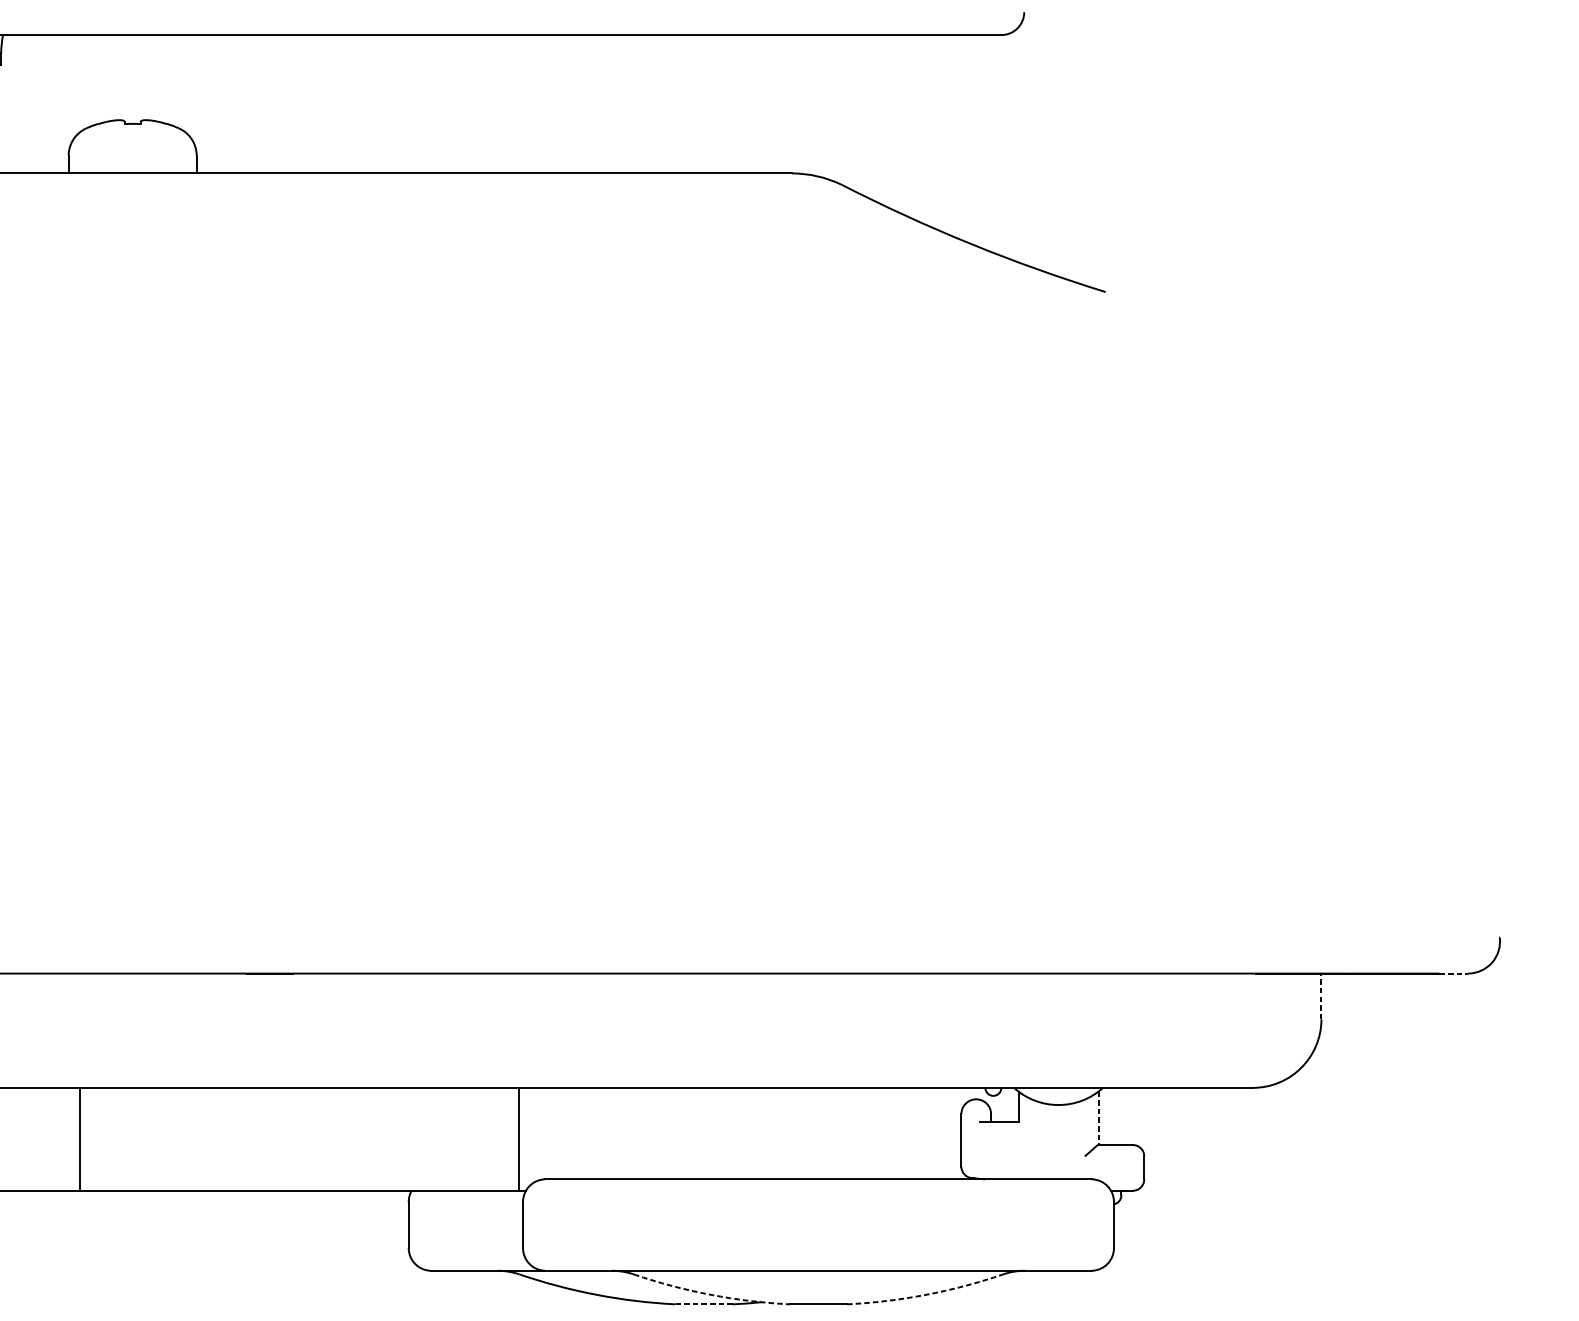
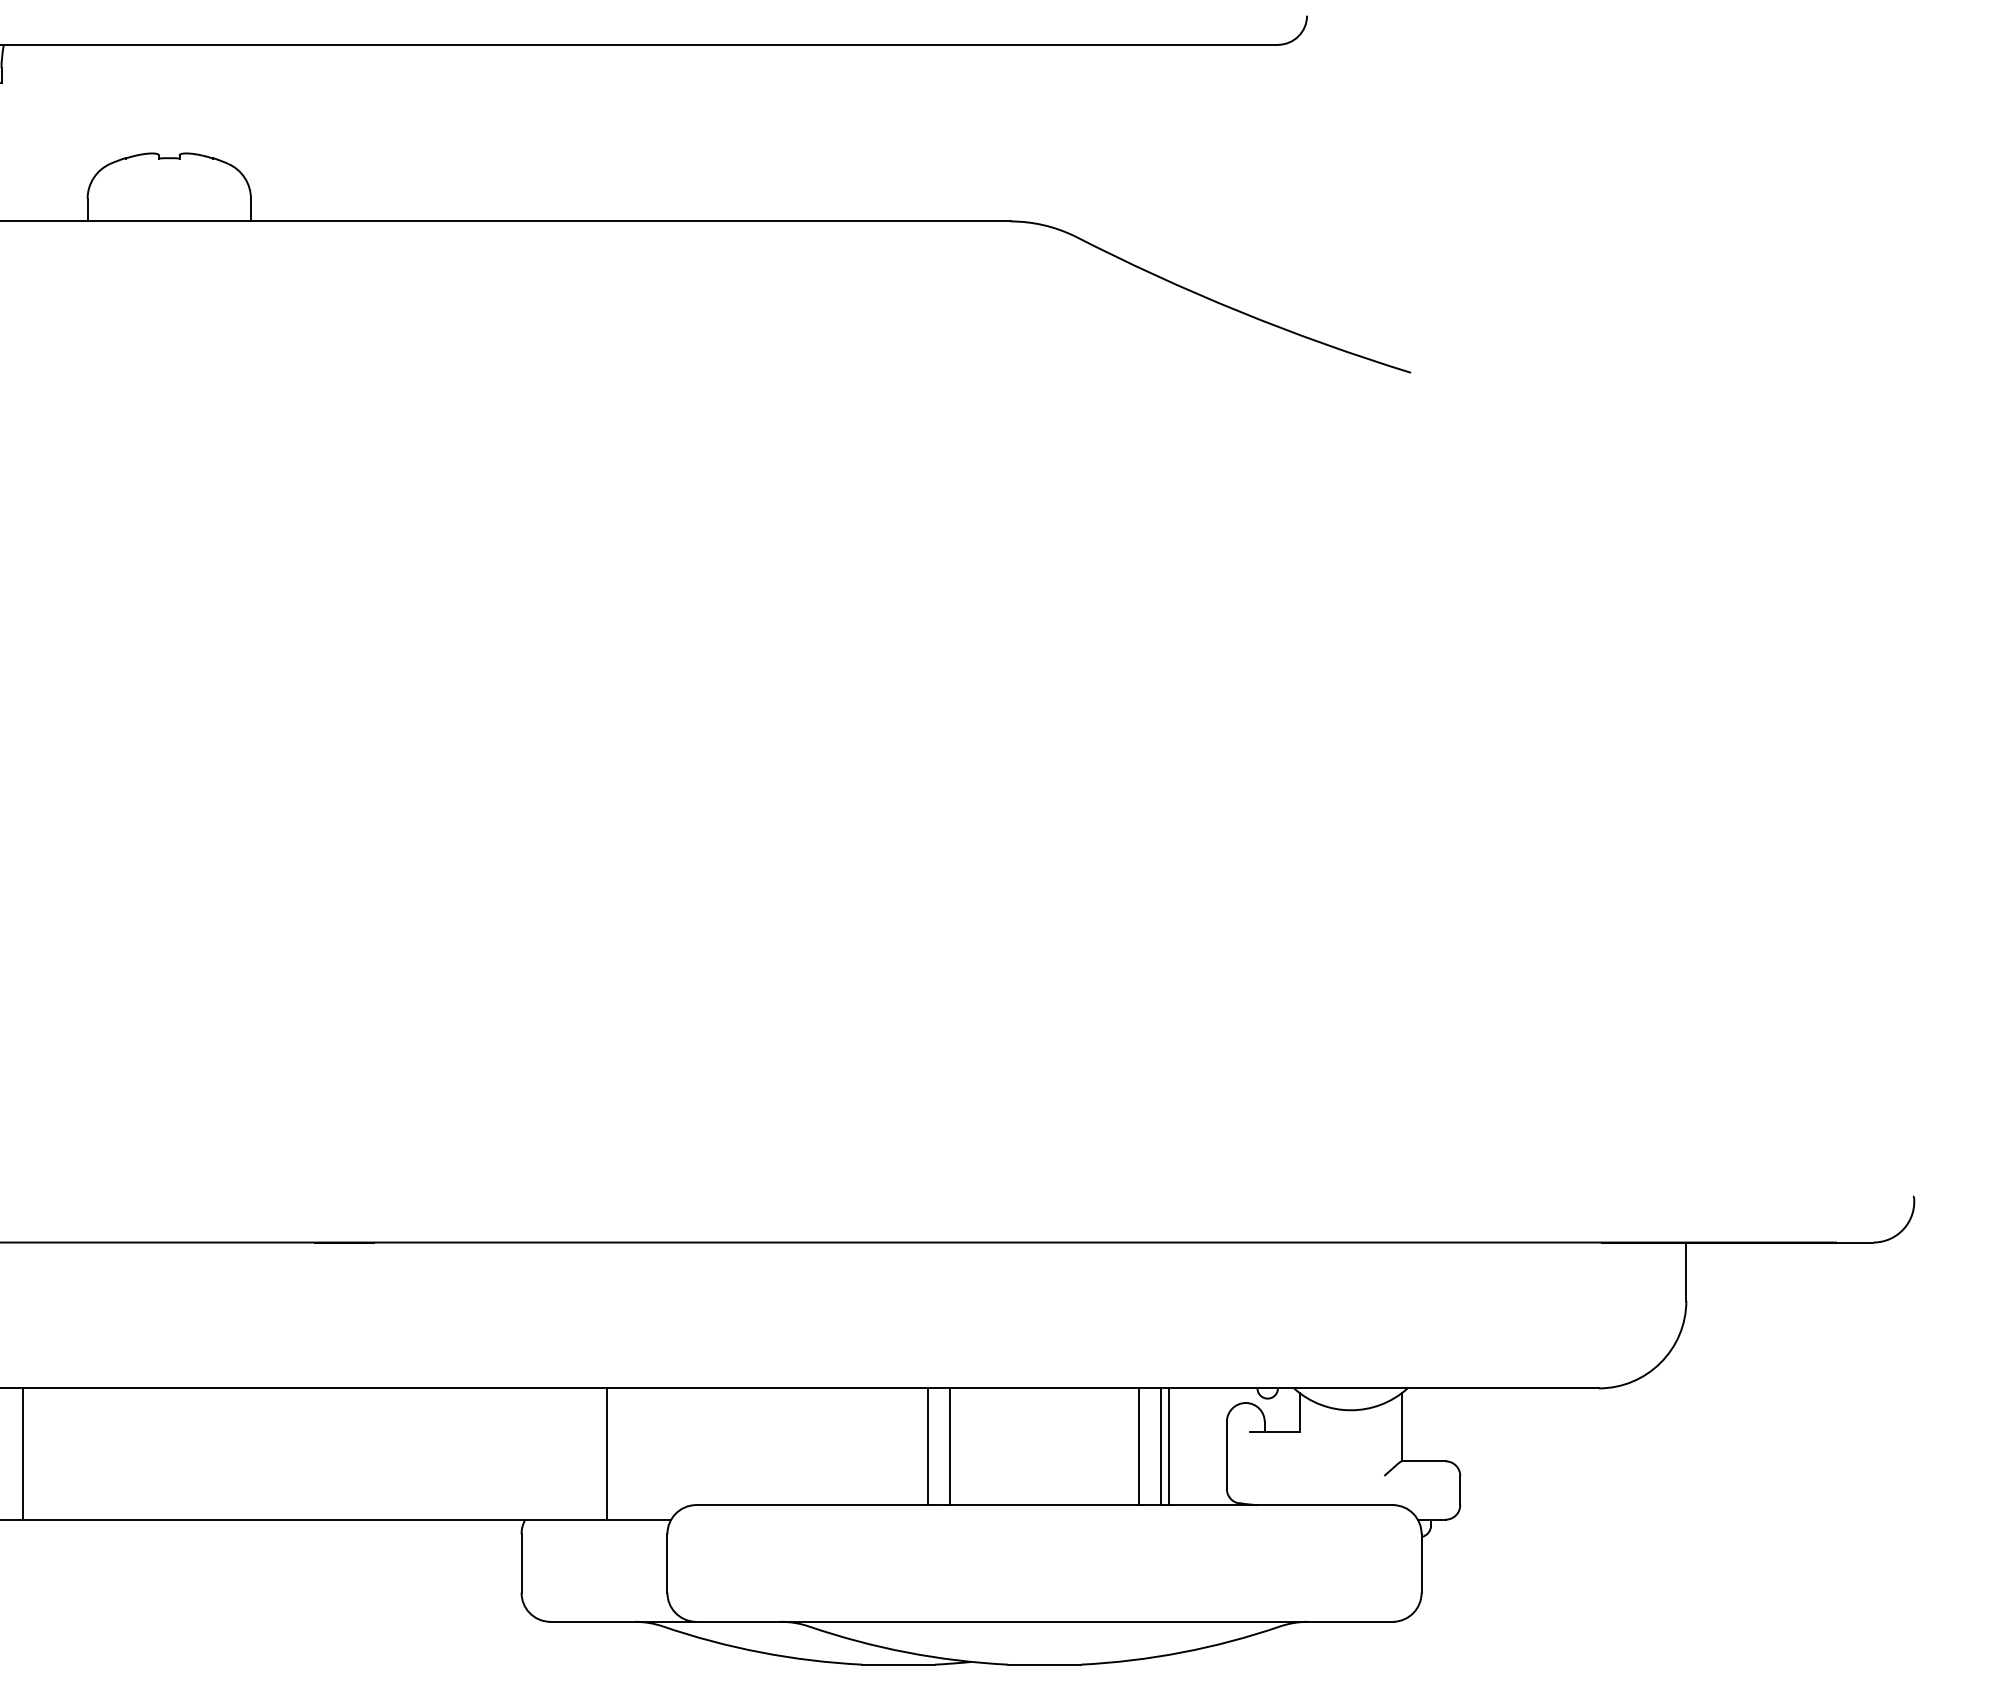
line: (1453, 973) -> (1855, 1242), dashed -> solid
line: (1321, 996) -> (1686, 1271), dashed -> solid
line: (1098, 1118) -> (1401, 1427), dashed -> solid
line: (726, 1133) -> (927, 1446), added
line: (744, 1133) -> (950, 1446), added
line: (892, 1133) -> (1138, 1446), added
line: (910, 1133) -> (1161, 1446), added
line: (915, 1133) -> (1168, 1446), added
line: (80, 1138) -> (23, 1453), moved
line: (518, 1138) -> (606, 1453), moved
arc: (711, 1294) -> (907, 1652), dashed -> solid
arc: (925, 1294) -> (1181, 1652), dashed -> solid
line: (704, 1304) -> (898, 1664), dashed -> solid

